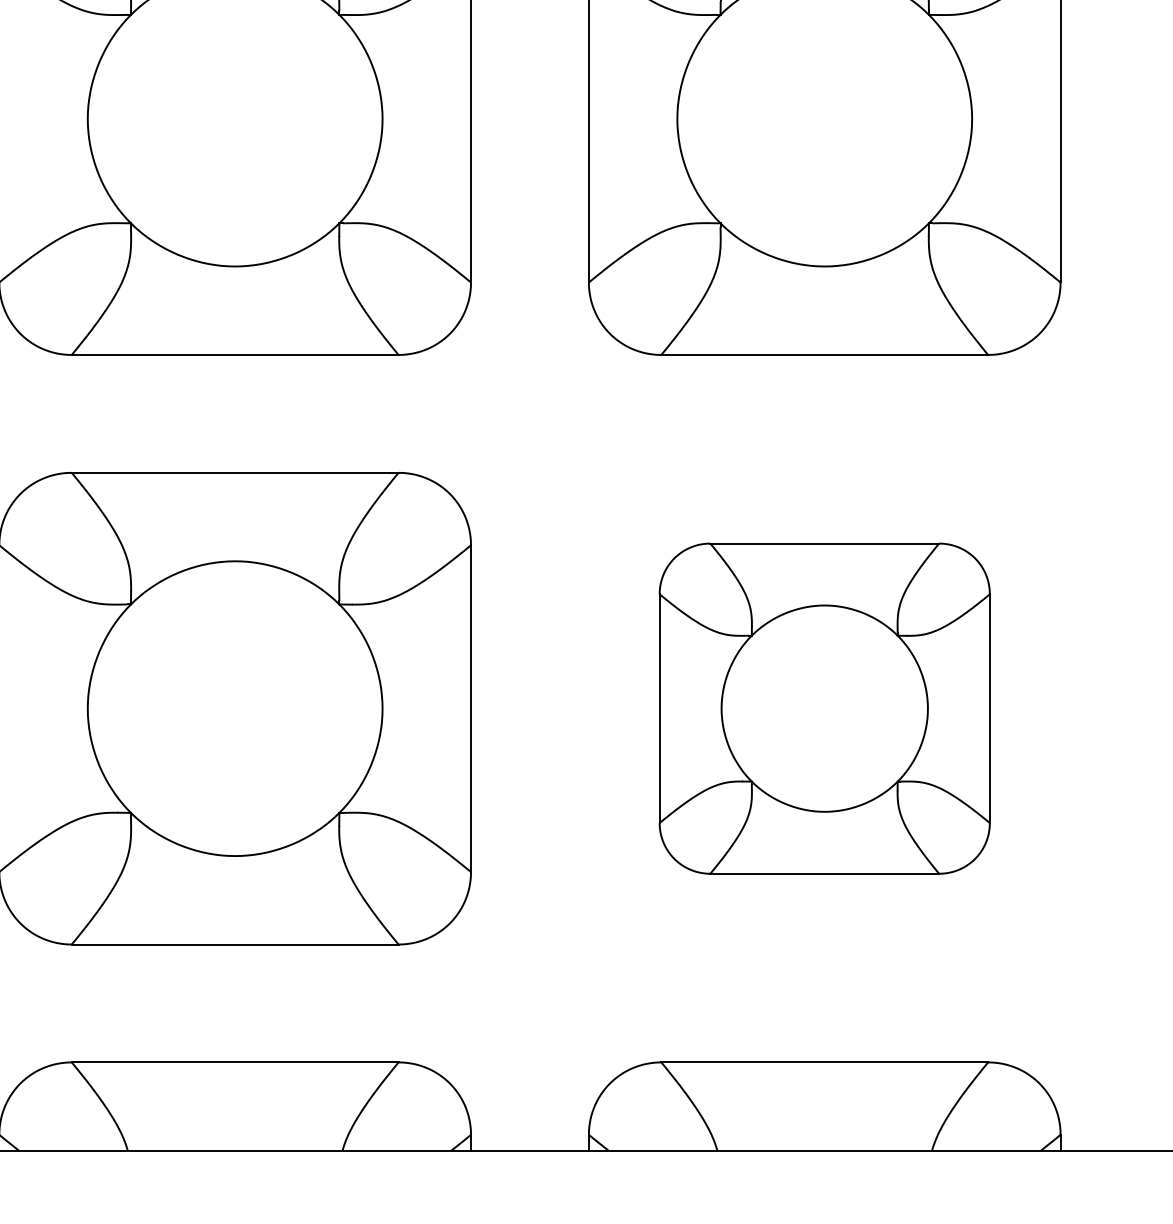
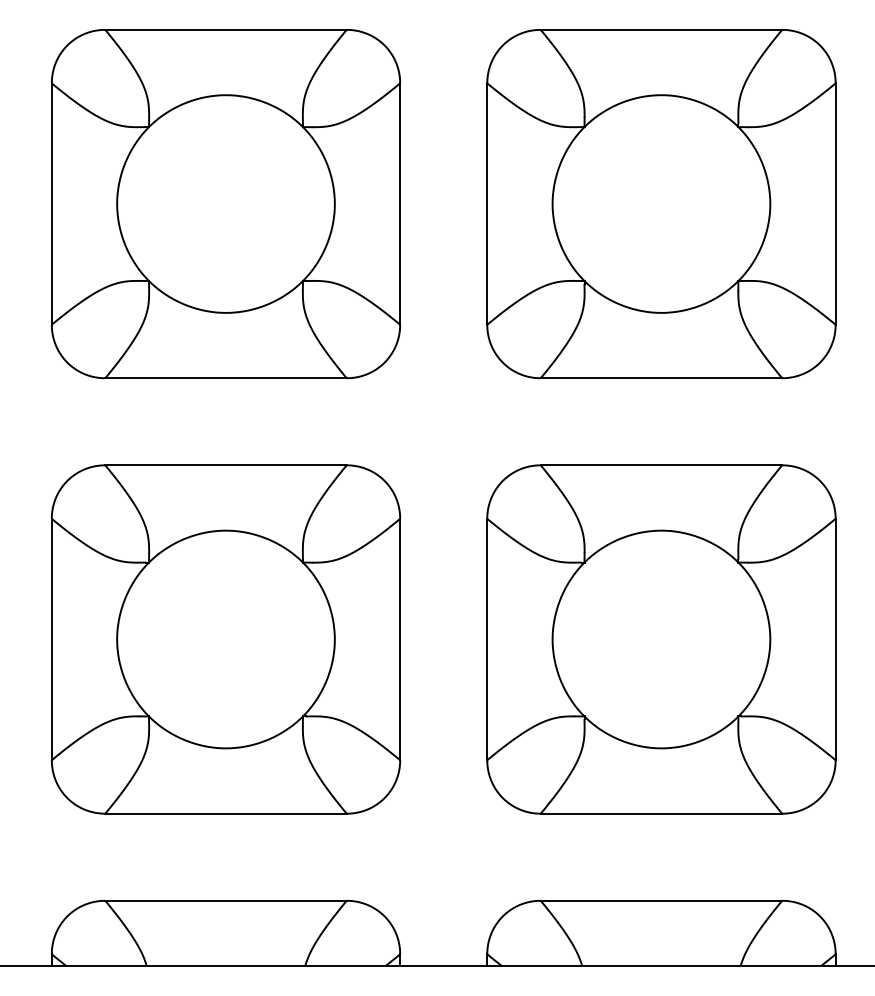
part: (824, 708) -> (661, 639), size x1.43

